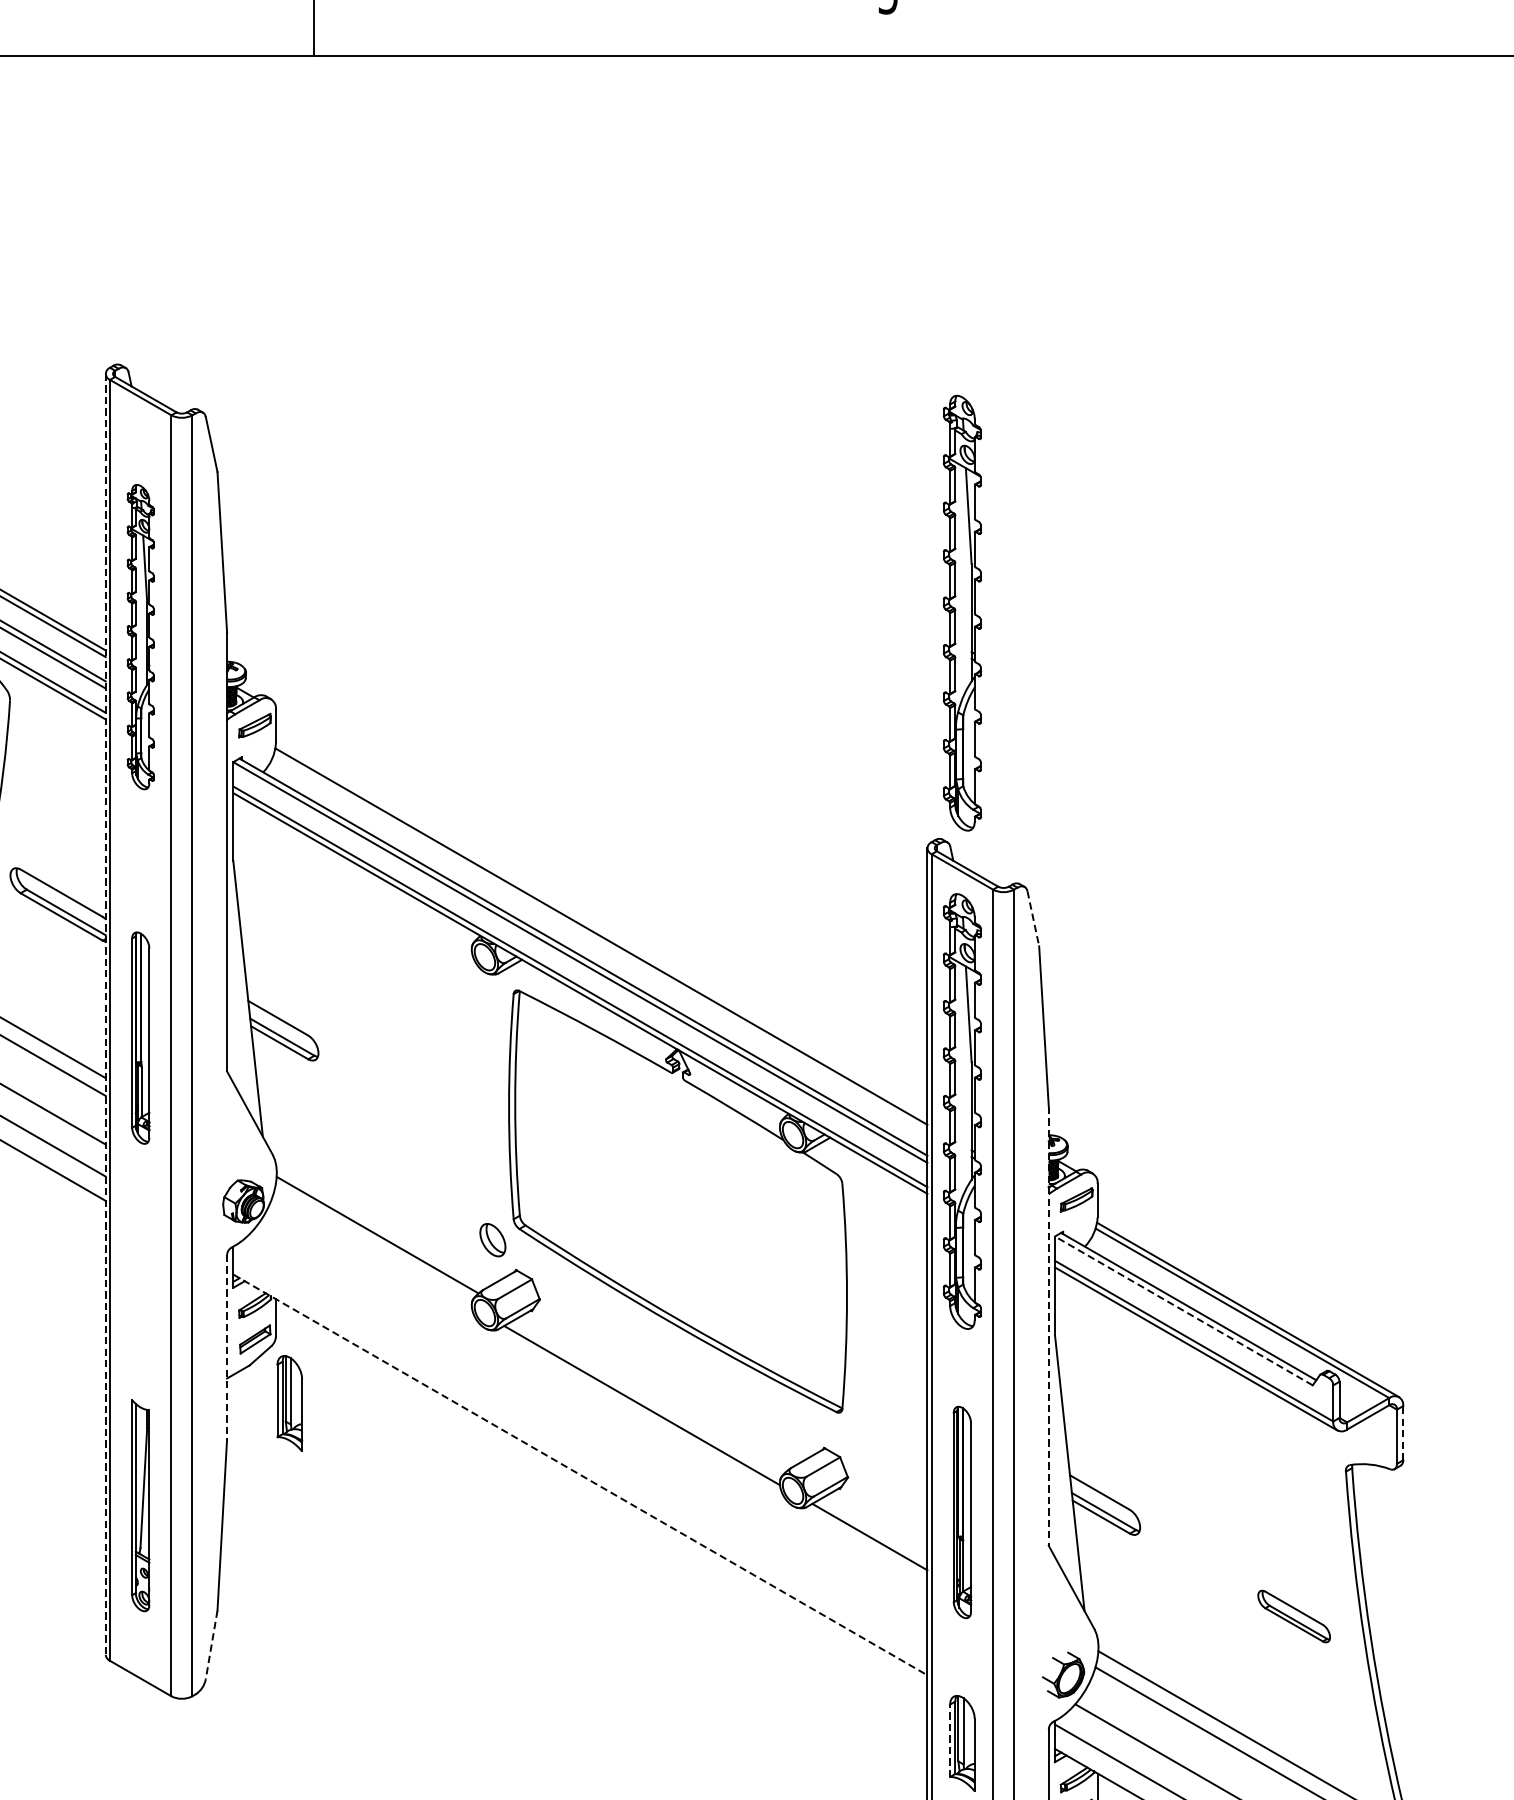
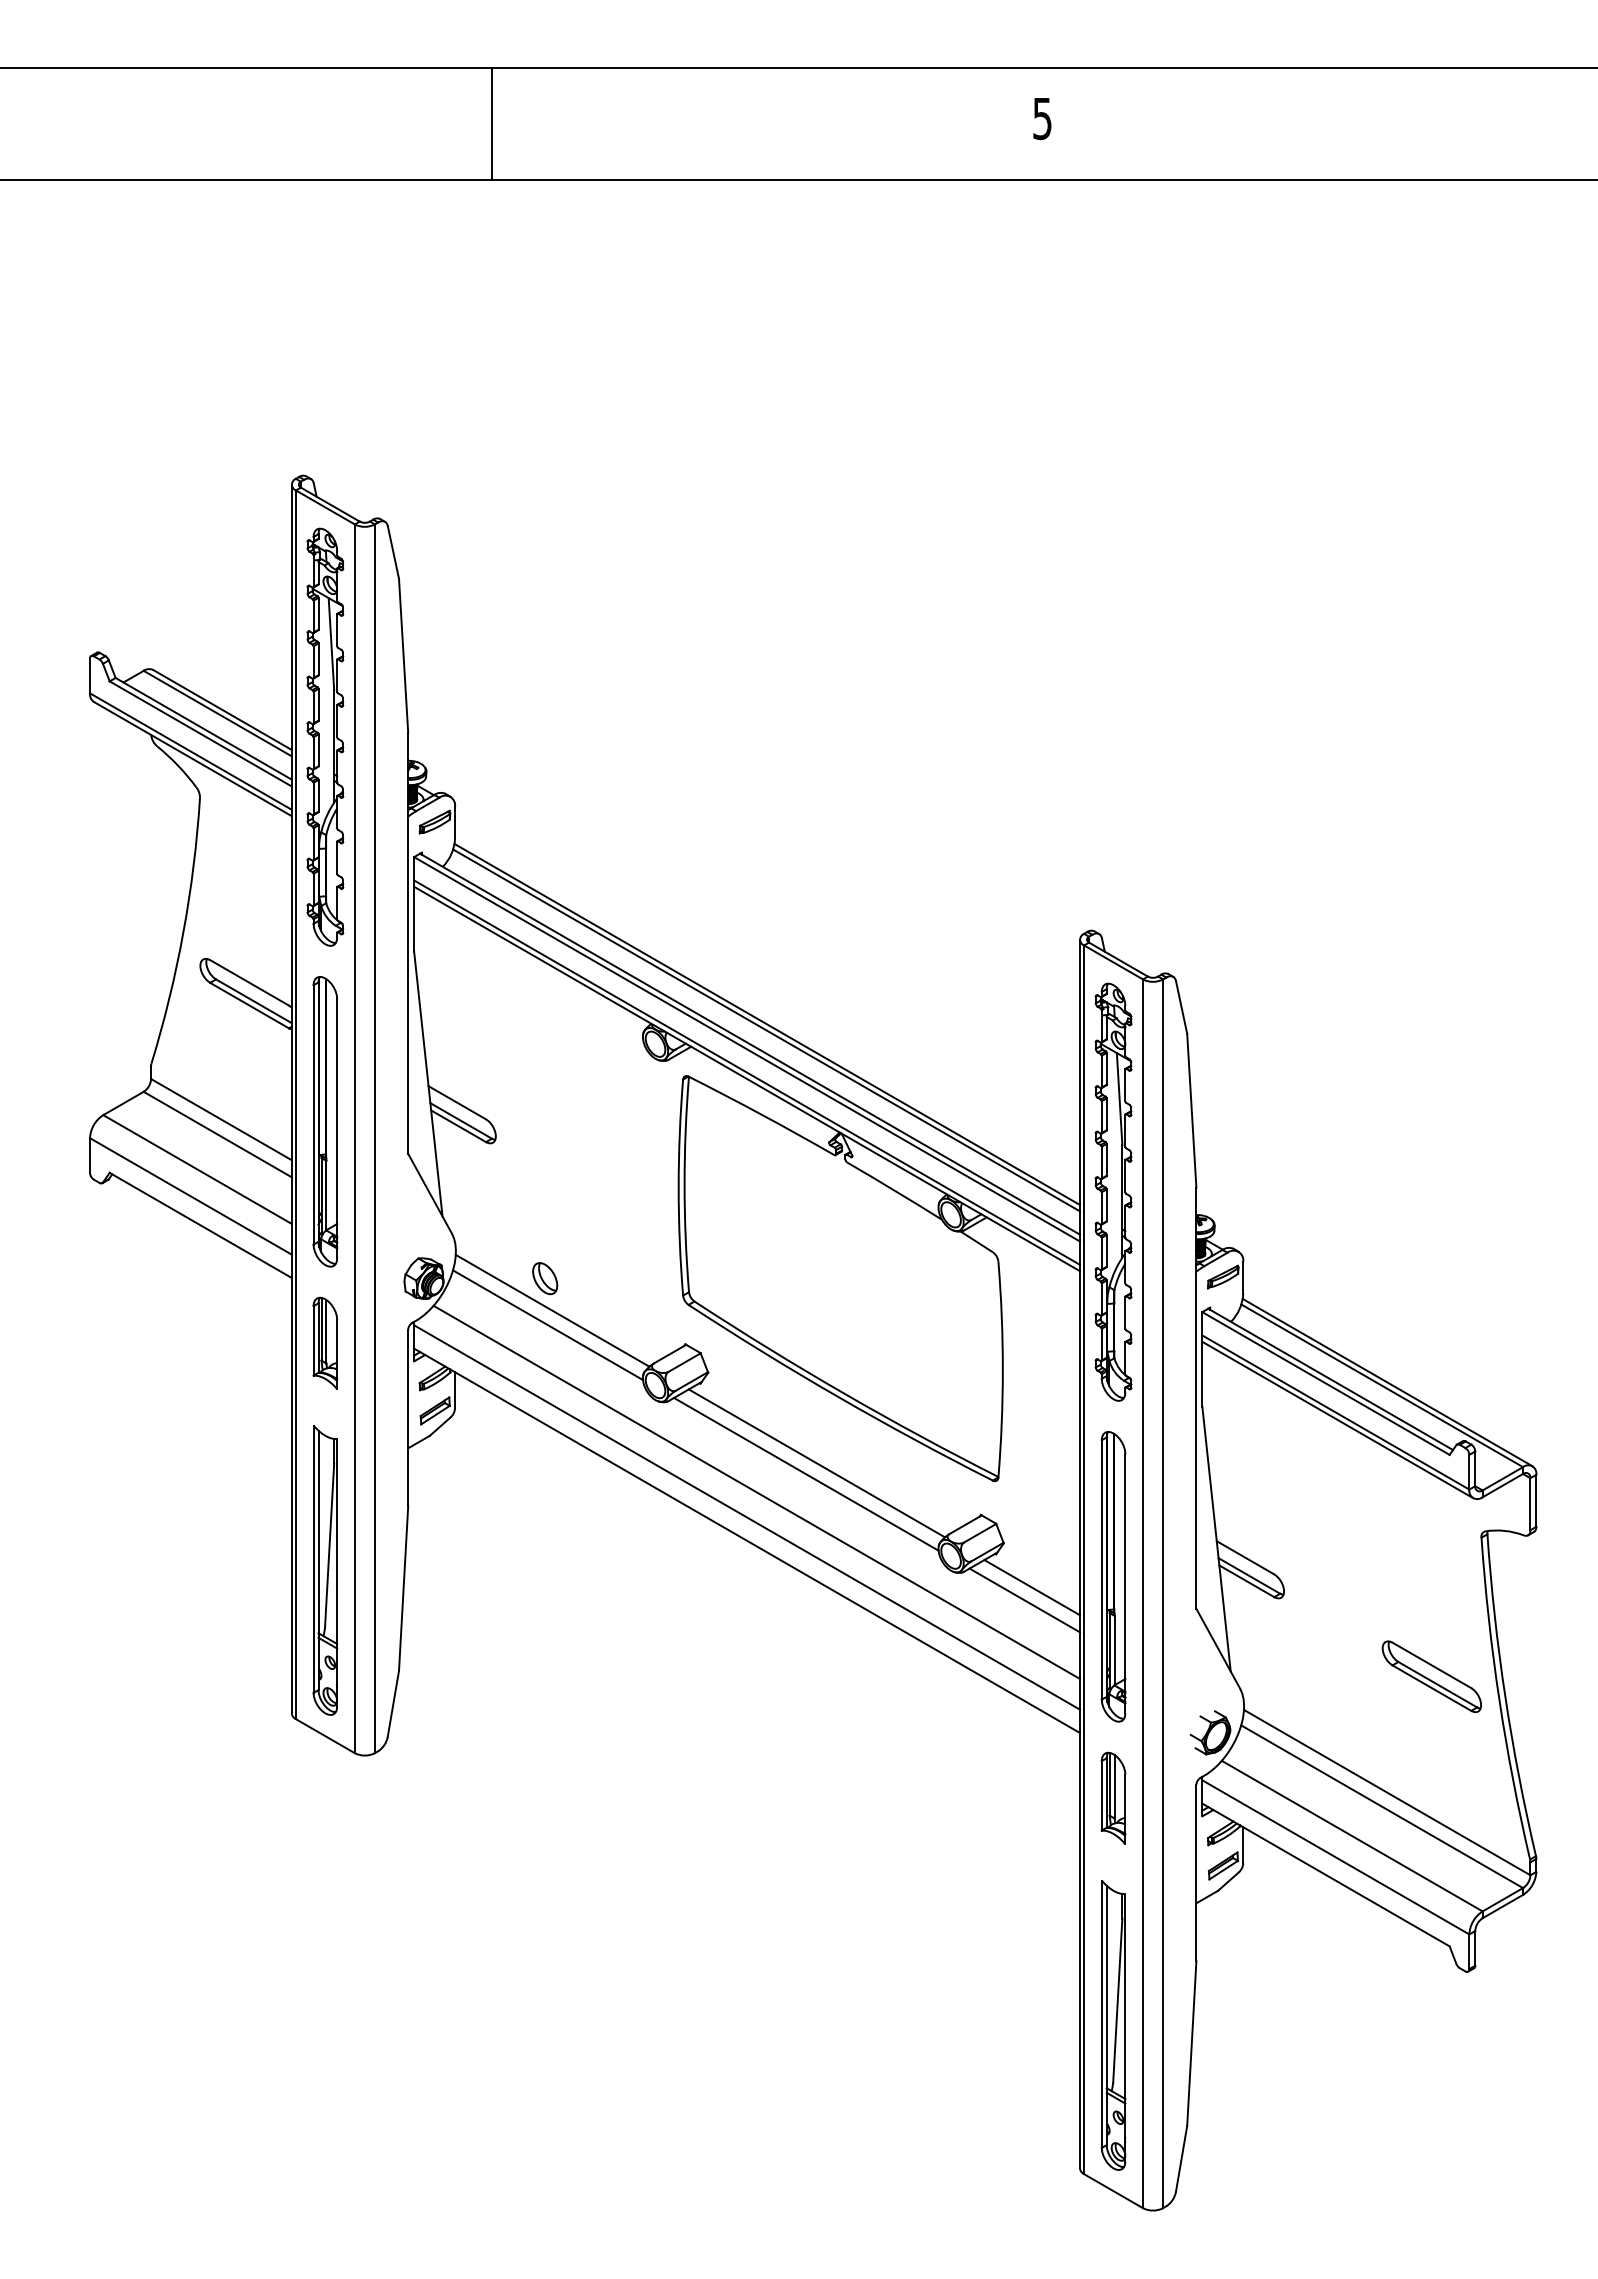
part: (962, 612) -> (1113, 713), removed
part: (140, 636) -> (325, 736), size x1.43
line: (1033, 918) -> (1181, 1007), dashed -> solid
line: (600, 942) -> (766, 1030), added
line: (105, 1014) -> (291, 1099), dashed -> solid
part: (140, 1037) -> (325, 1121), size x1.43
part: (493, 1240) -> (545, 1278), moved
line: (372, 1250) -> (547, 1325), added
line: (1183, 1310) -> (1325, 1383), dashed -> solid
line: (1048, 1326) -> (1196, 1398), dashed -> solid
line: (227, 1347) -> (408, 1418), dashed -> solid
line: (652, 1394) -> (816, 1463), added
part: (289, 1402) -> (325, 1342), moved
line: (590, 1423) -> (756, 1491), added
line: (1403, 1432) -> (1536, 1500), dashed -> solid
line: (579, 1450) -> (746, 1517), added
line: (580, 1475) -> (747, 1541), dashed -> solid
part: (140, 1505) -> (325, 1570), size x1.43
part: (962, 1512) -> (1113, 1576), size x1.43
line: (876, 1523) -> (1031, 1587), added
part: (1293, 1616) -> (1431, 1676), size x1.43
line: (211, 1645) -> (393, 1704), dashed -> solid
line: (949, 1740) -> (1101, 1795), dashed -> solid

